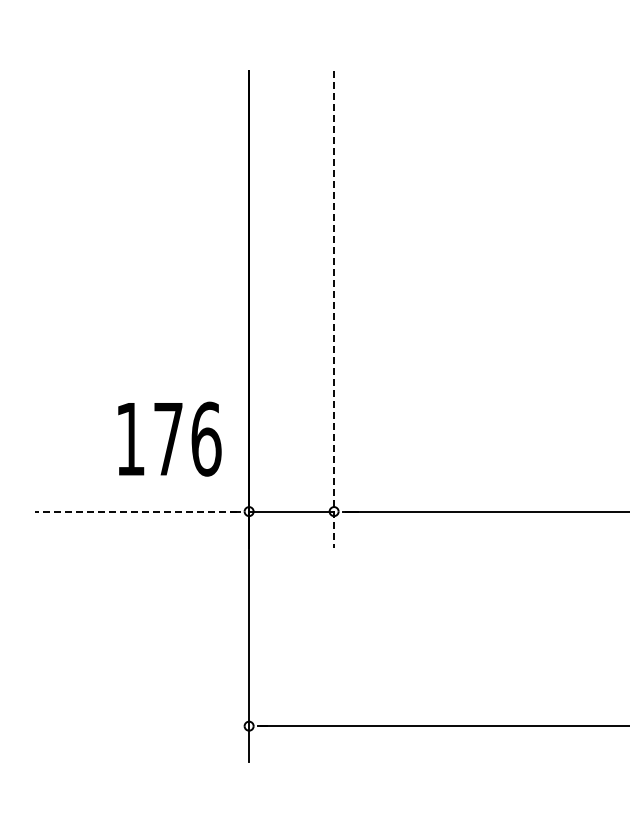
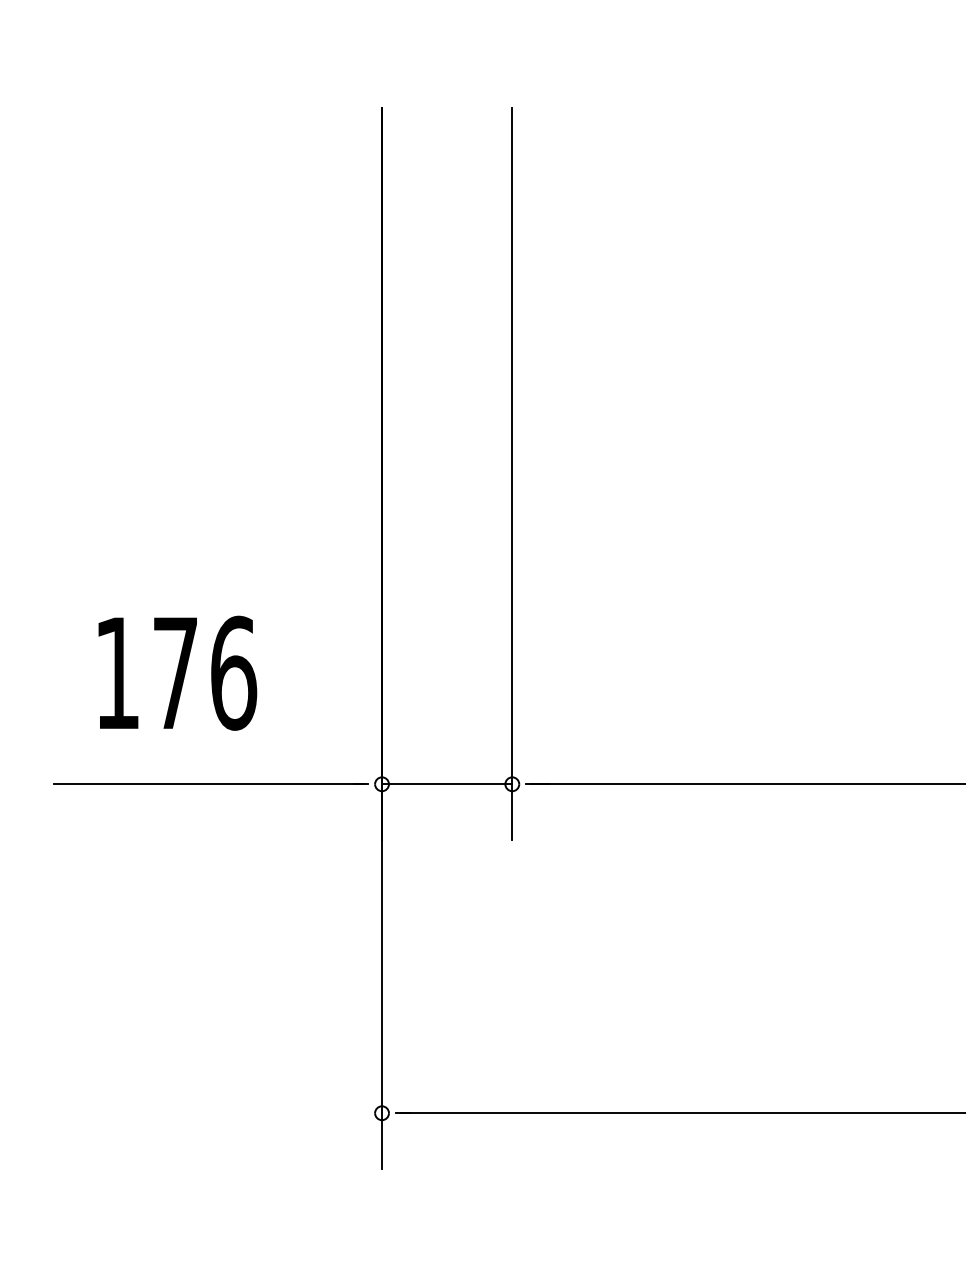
line: (334, 309) -> (512, 474), dashed -> solid
text: (169, 438) -> (177, 672), moved
line: (136, 511) -> (209, 784), dashed -> solid

